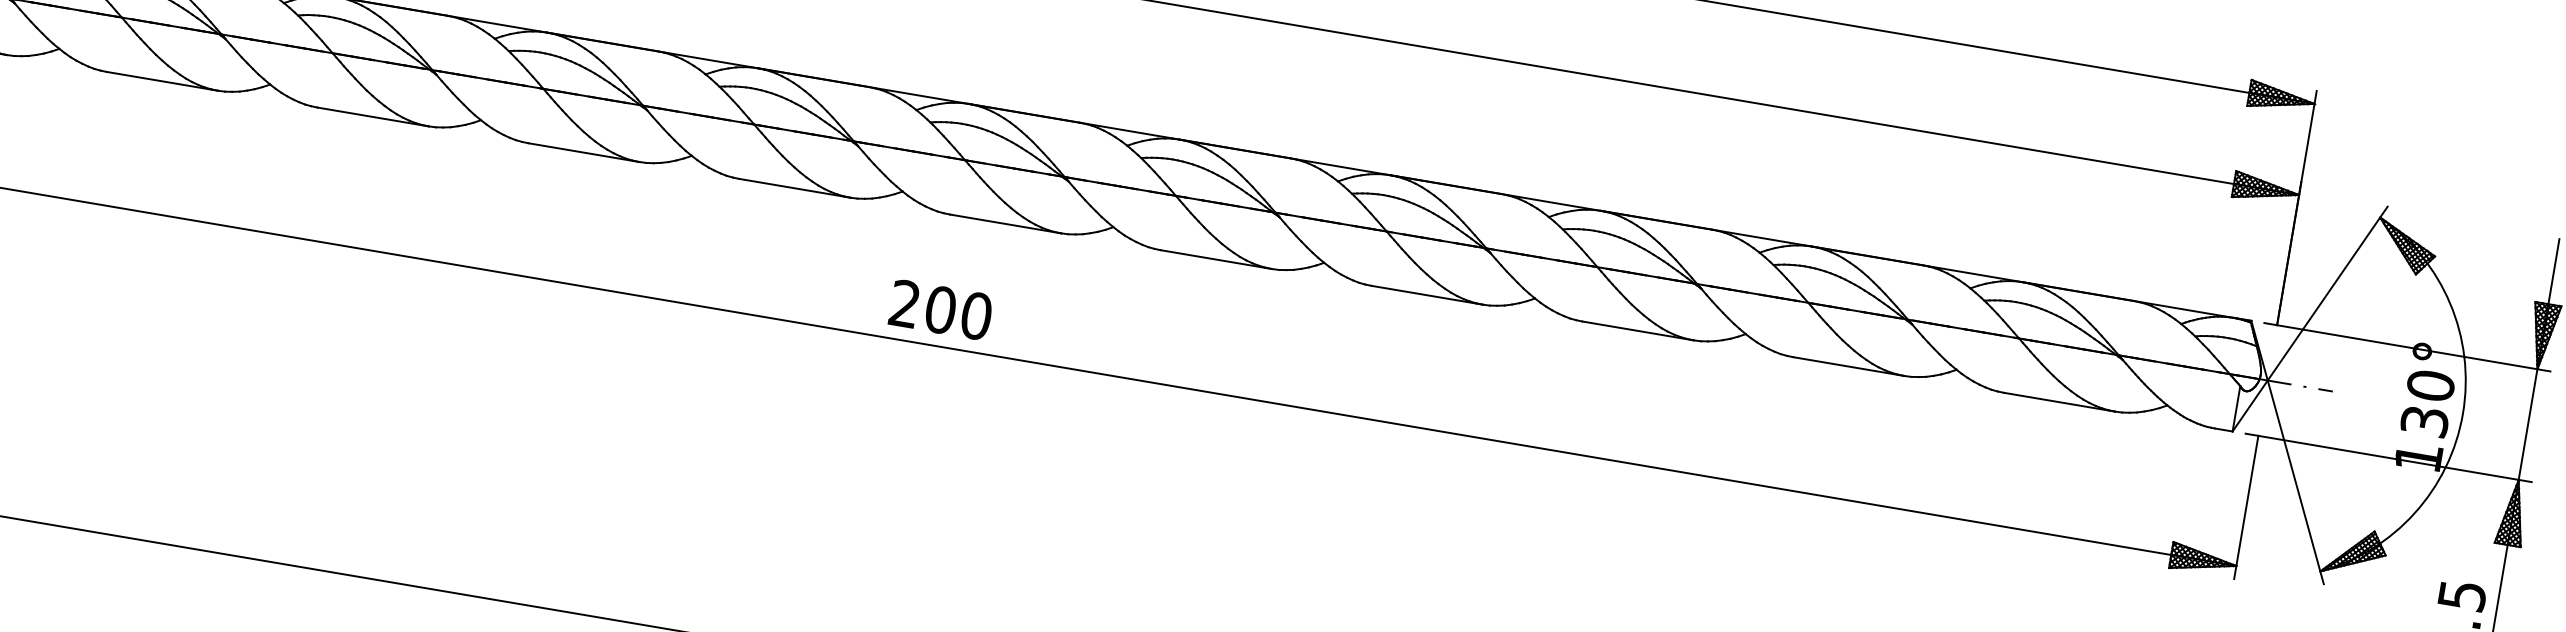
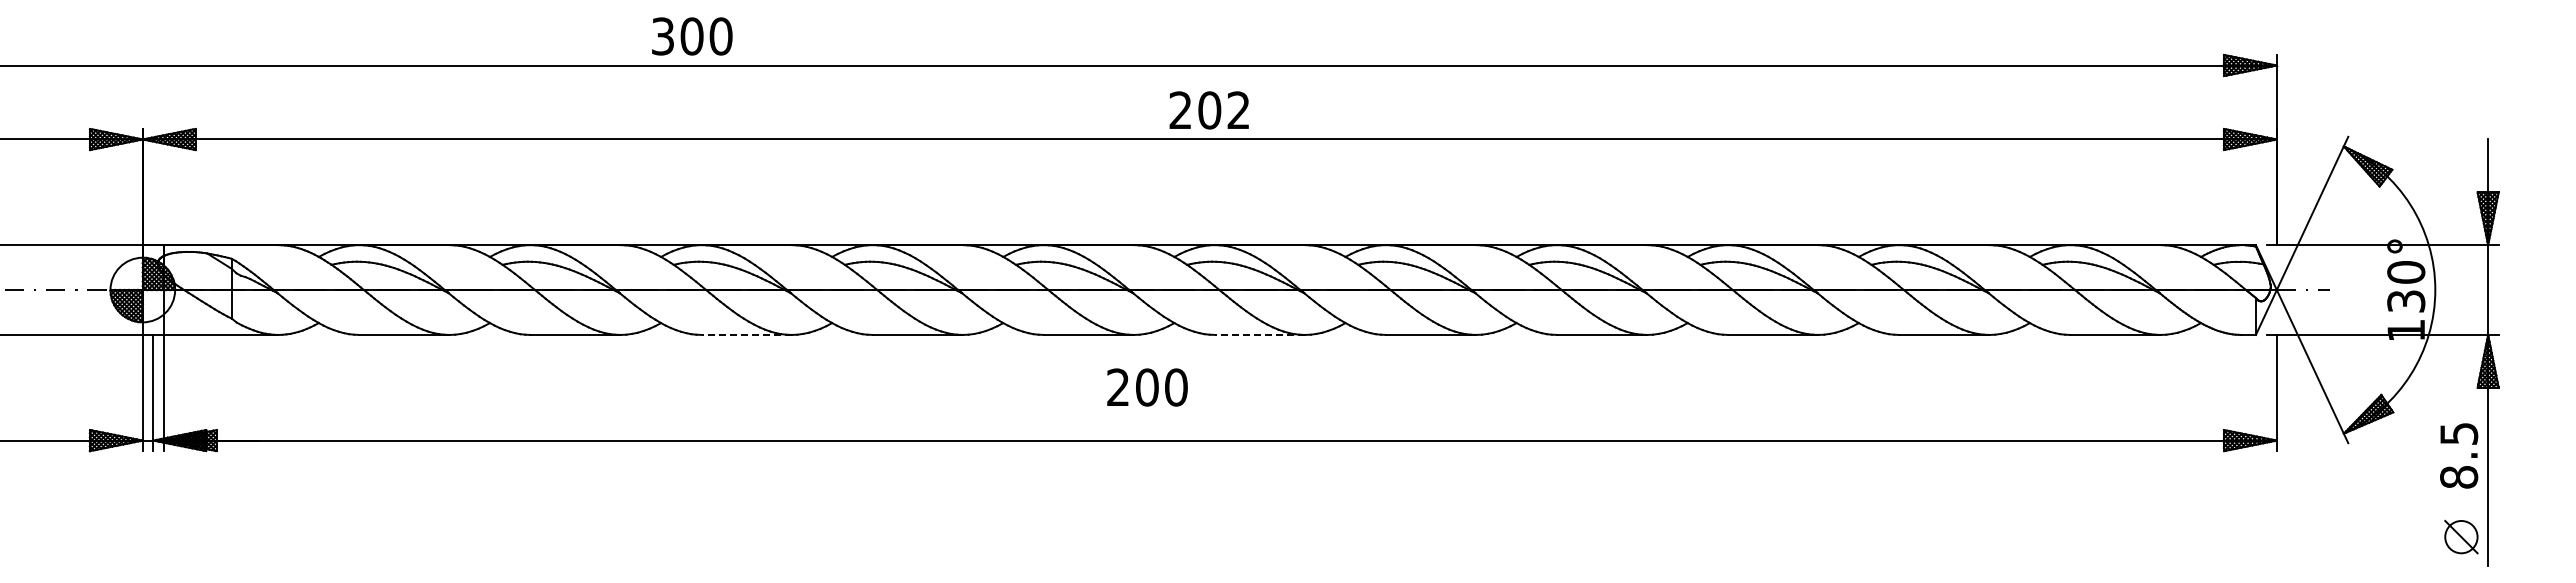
line: (373, 116) -> (746, 334), solid -> dashed
line: (1005, 223) -> (1259, 334), solid -> dashed
text: (940, 310) -> (1147, 387), moved

